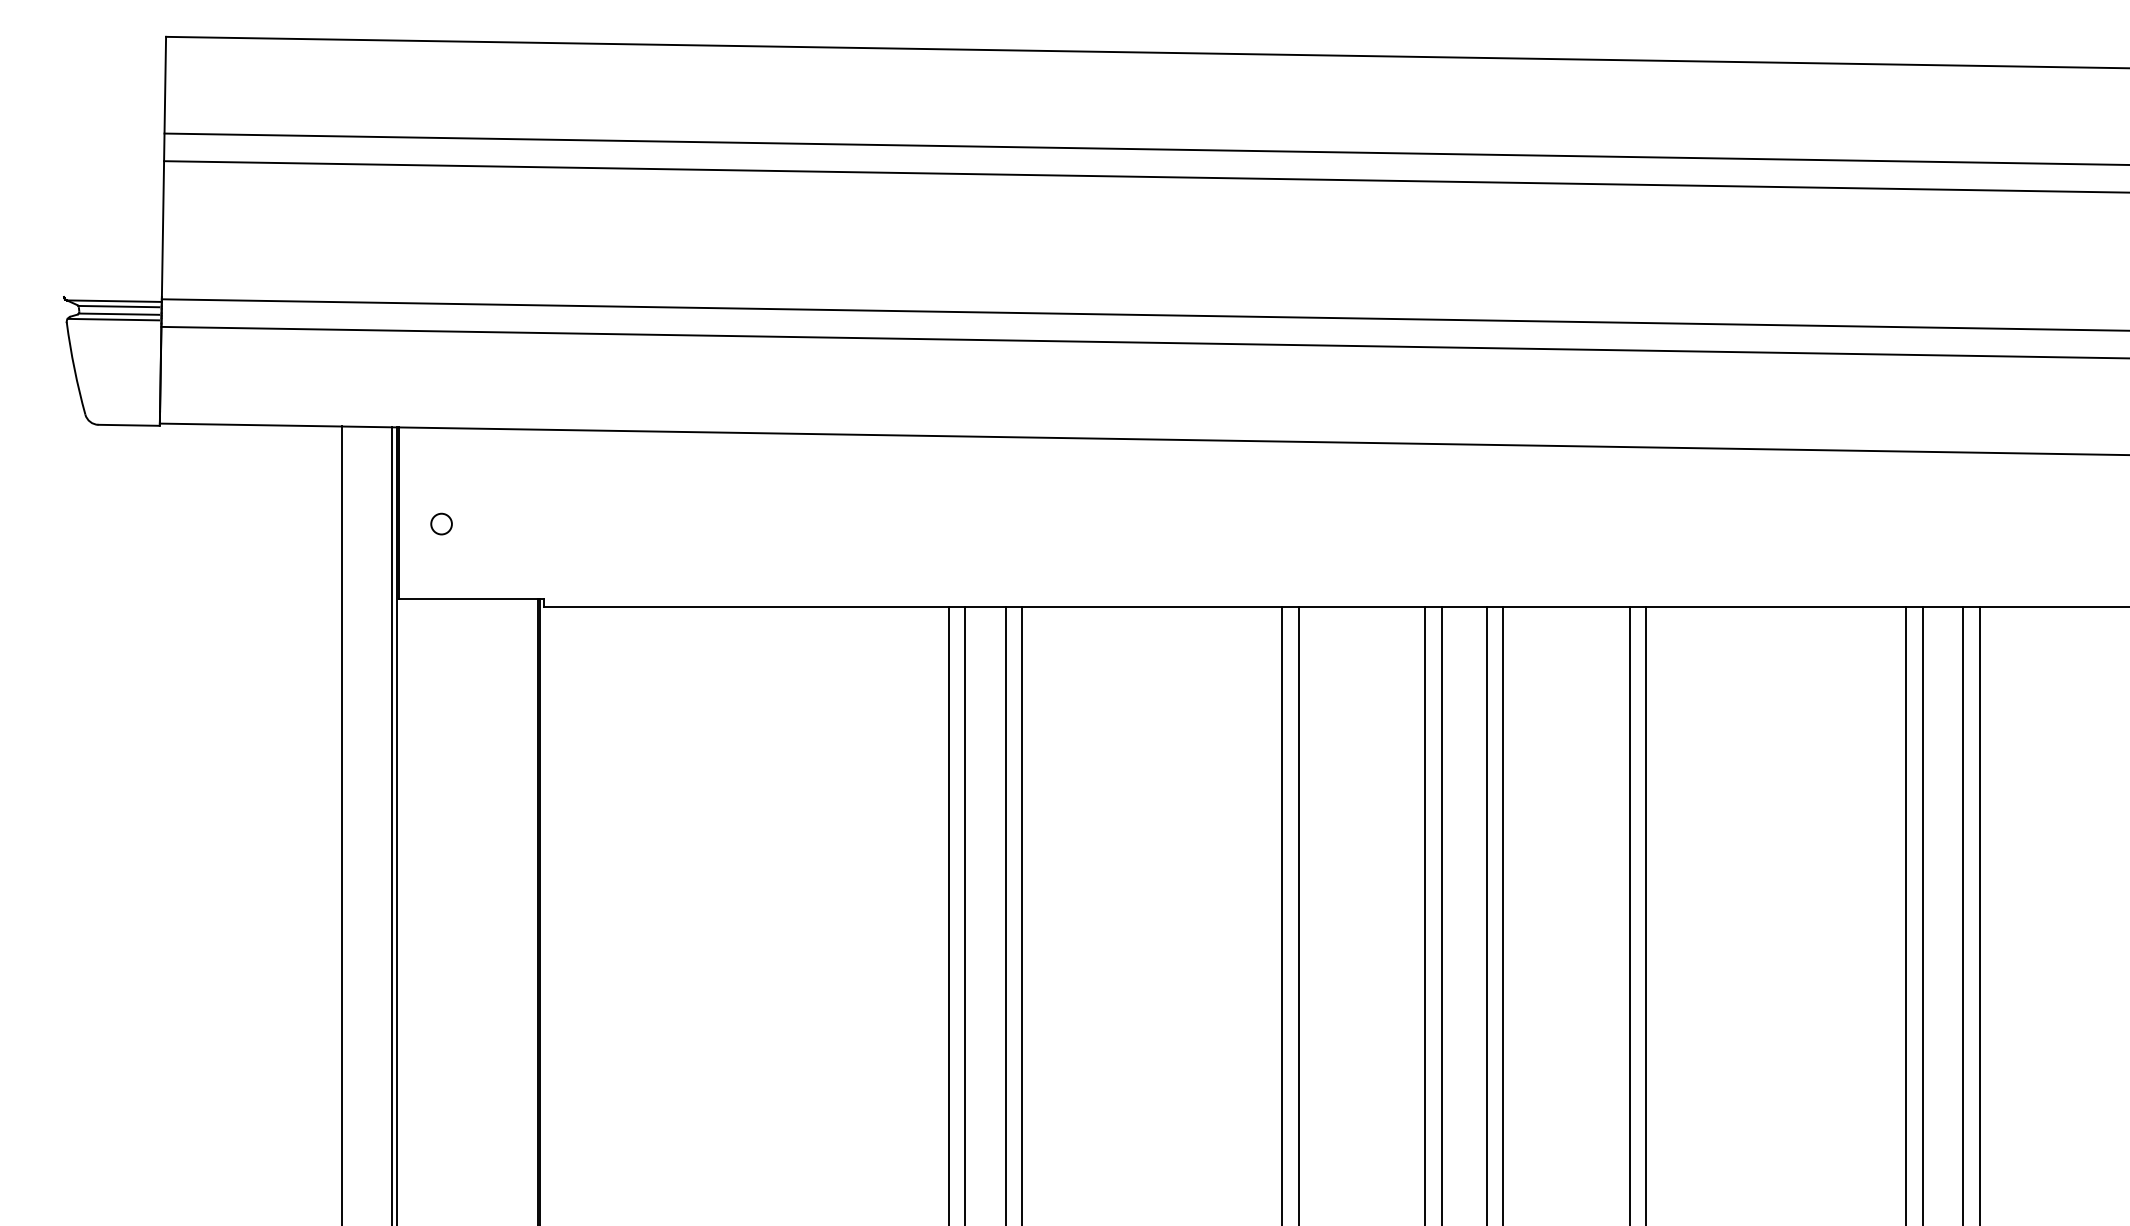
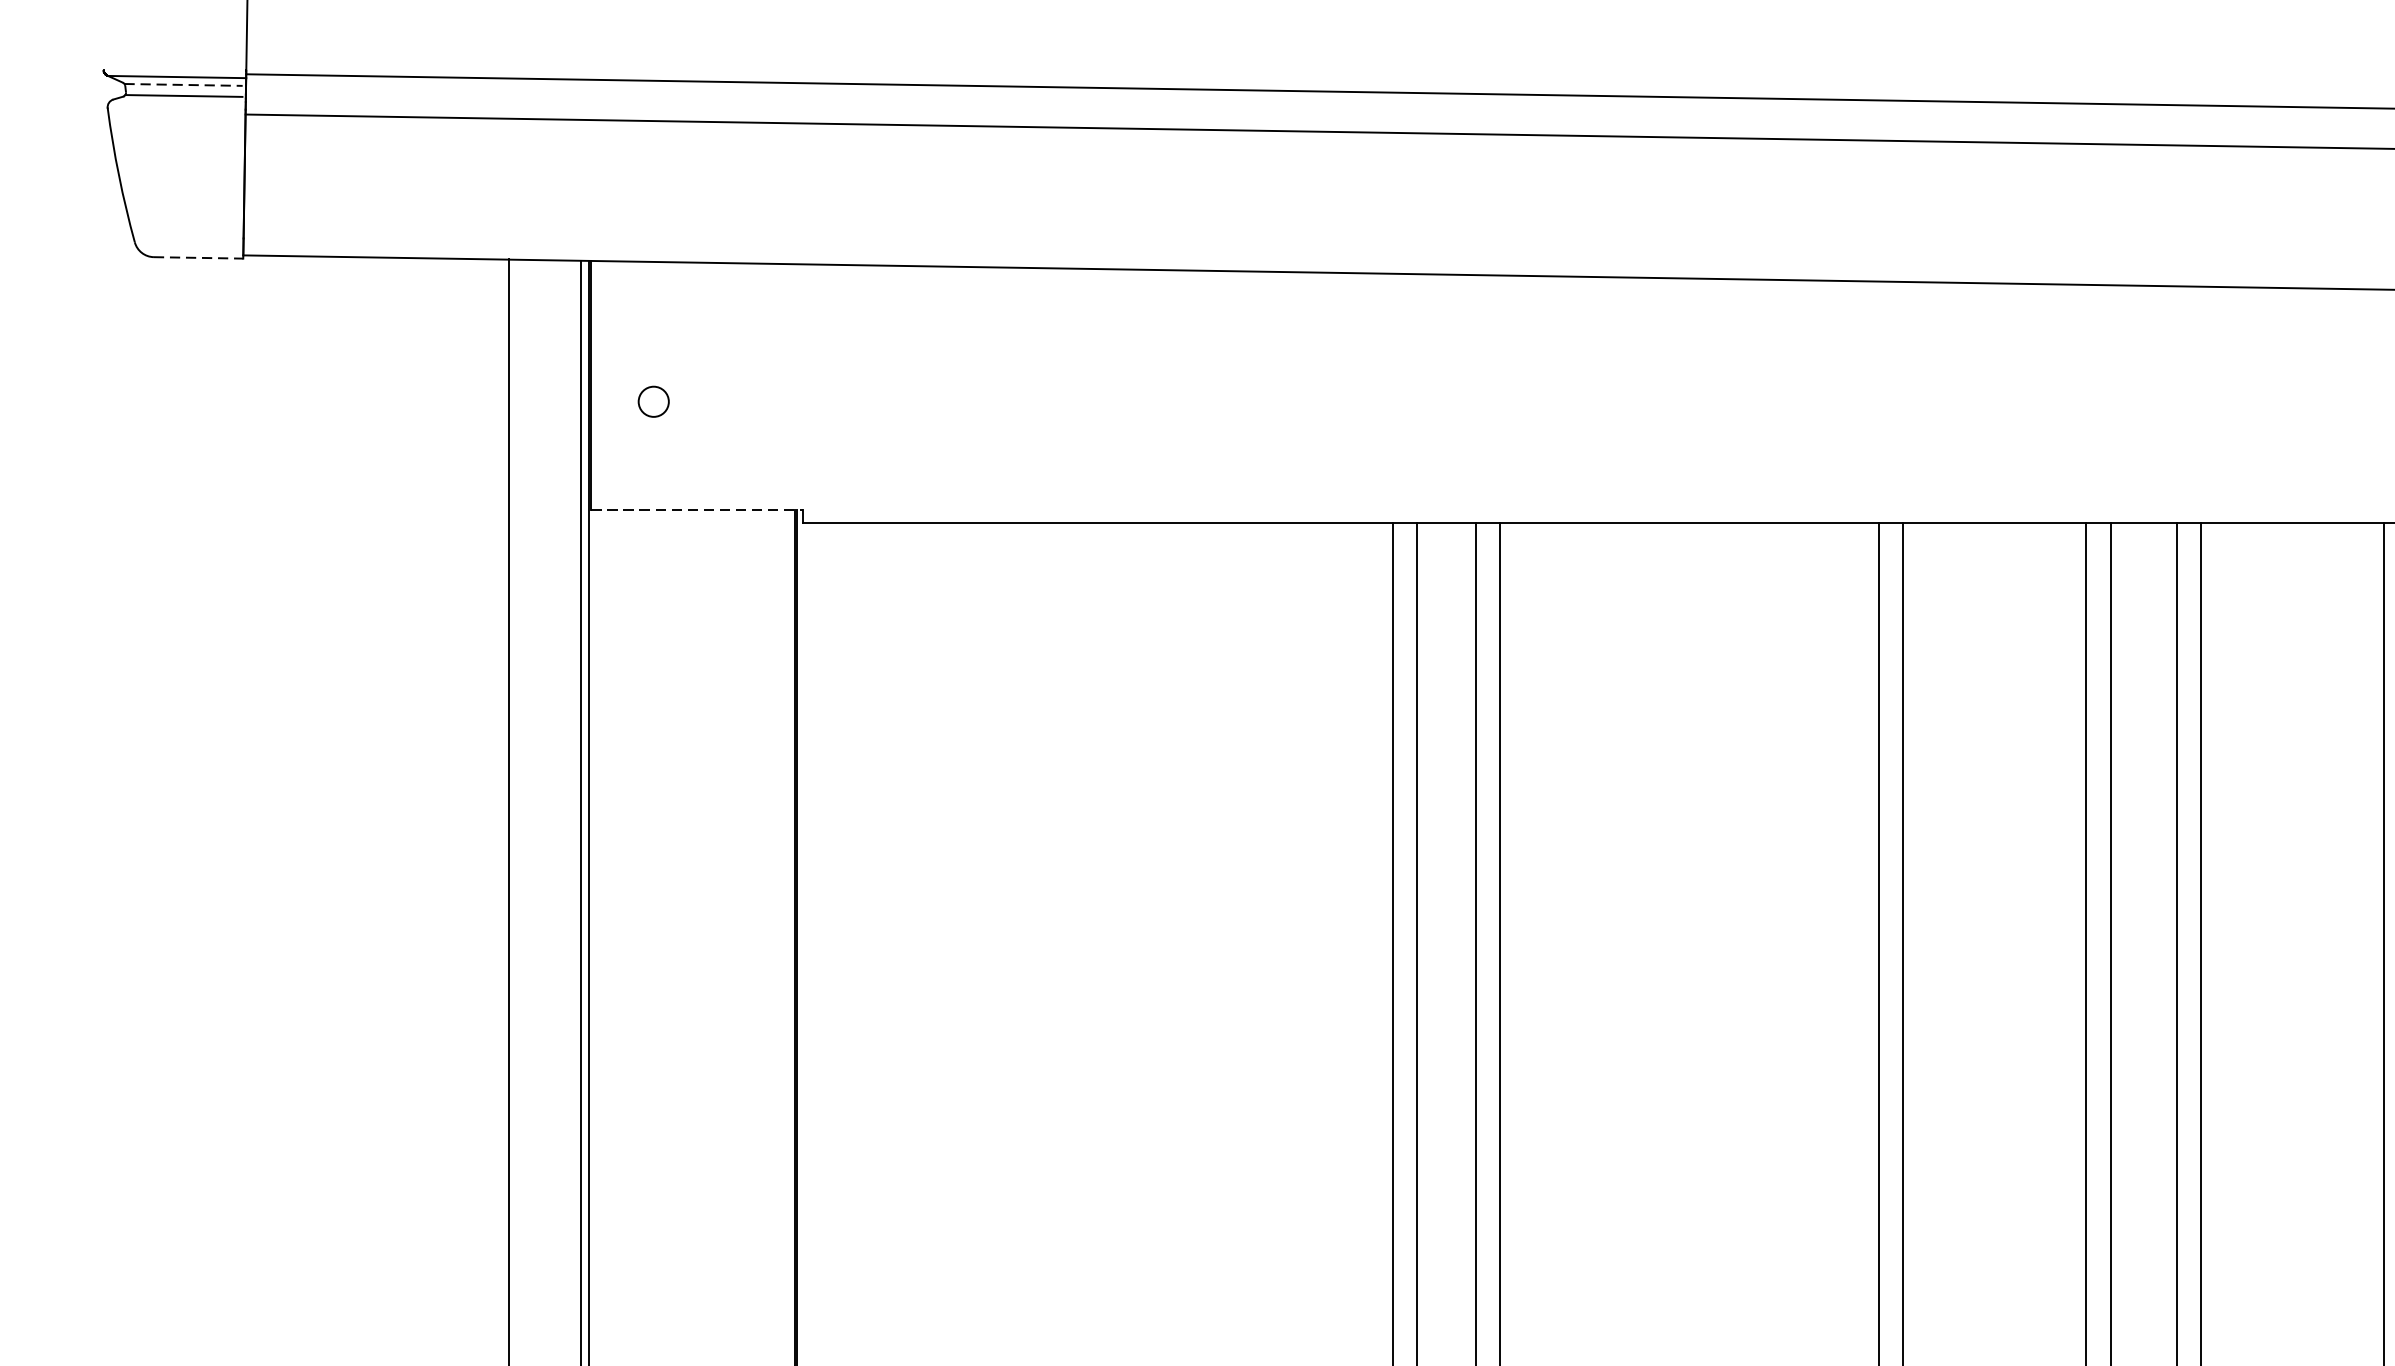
line: (118, 306) -> (183, 84), solid -> dashed
line: (113, 319) -> (175, 103), removed
line: (129, 425) -> (199, 258), solid -> dashed
line: (471, 598) -> (697, 510), solid -> dashed

